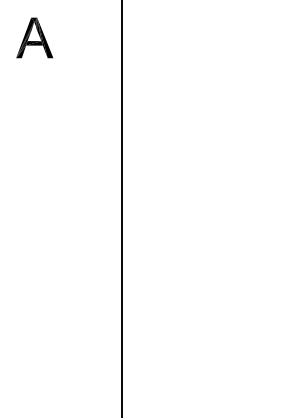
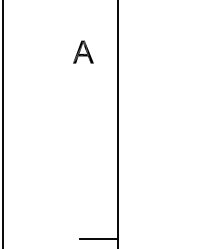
part: (34, 36) -> (83, 51), moved
line: (87, 397) -> (98, 238), added

